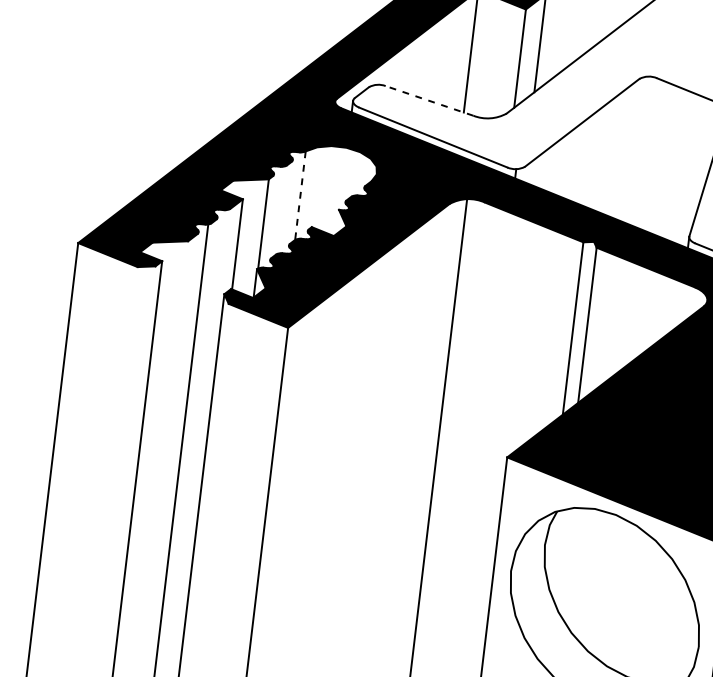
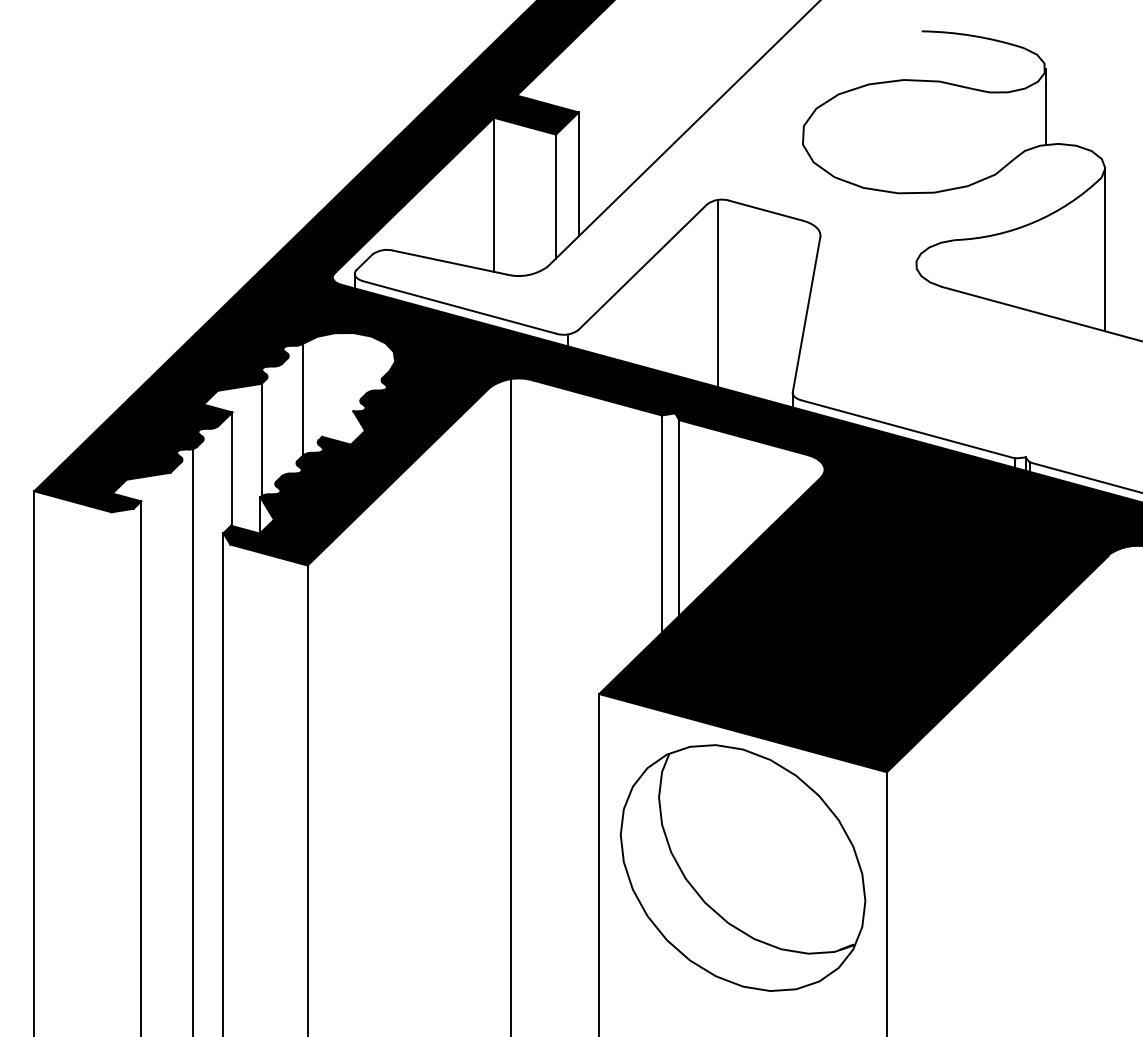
line: (429, 100) -> (449, 262), dashed -> solid
line: (639, 150) -> (717, 293), added
line: (300, 195) -> (303, 399), dashed -> solid

